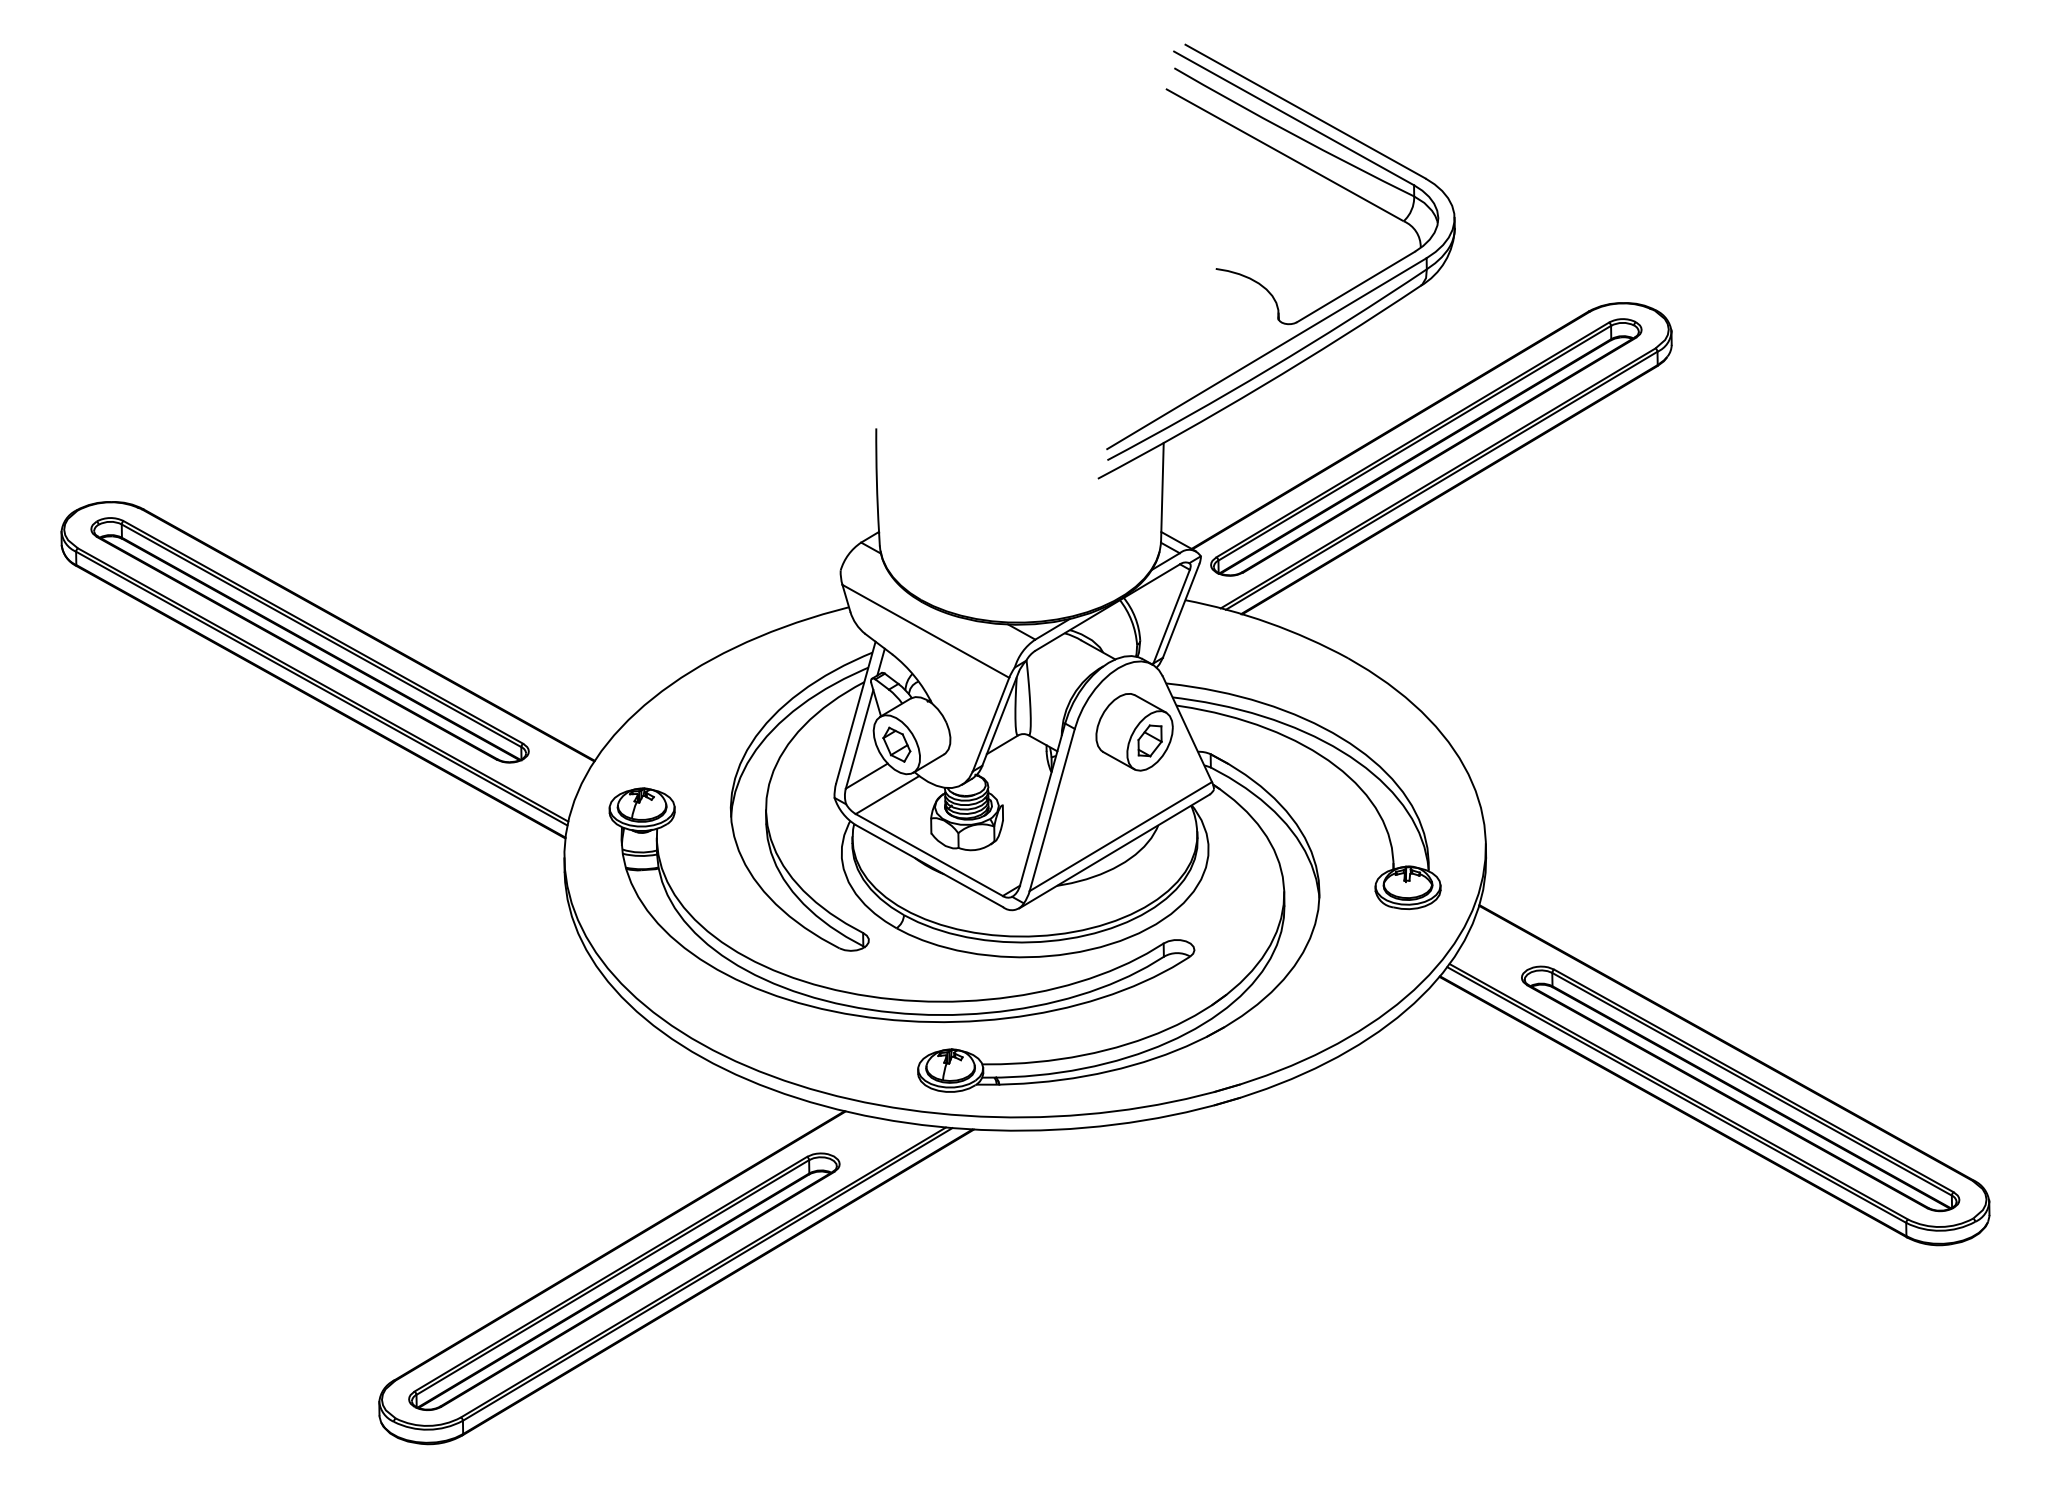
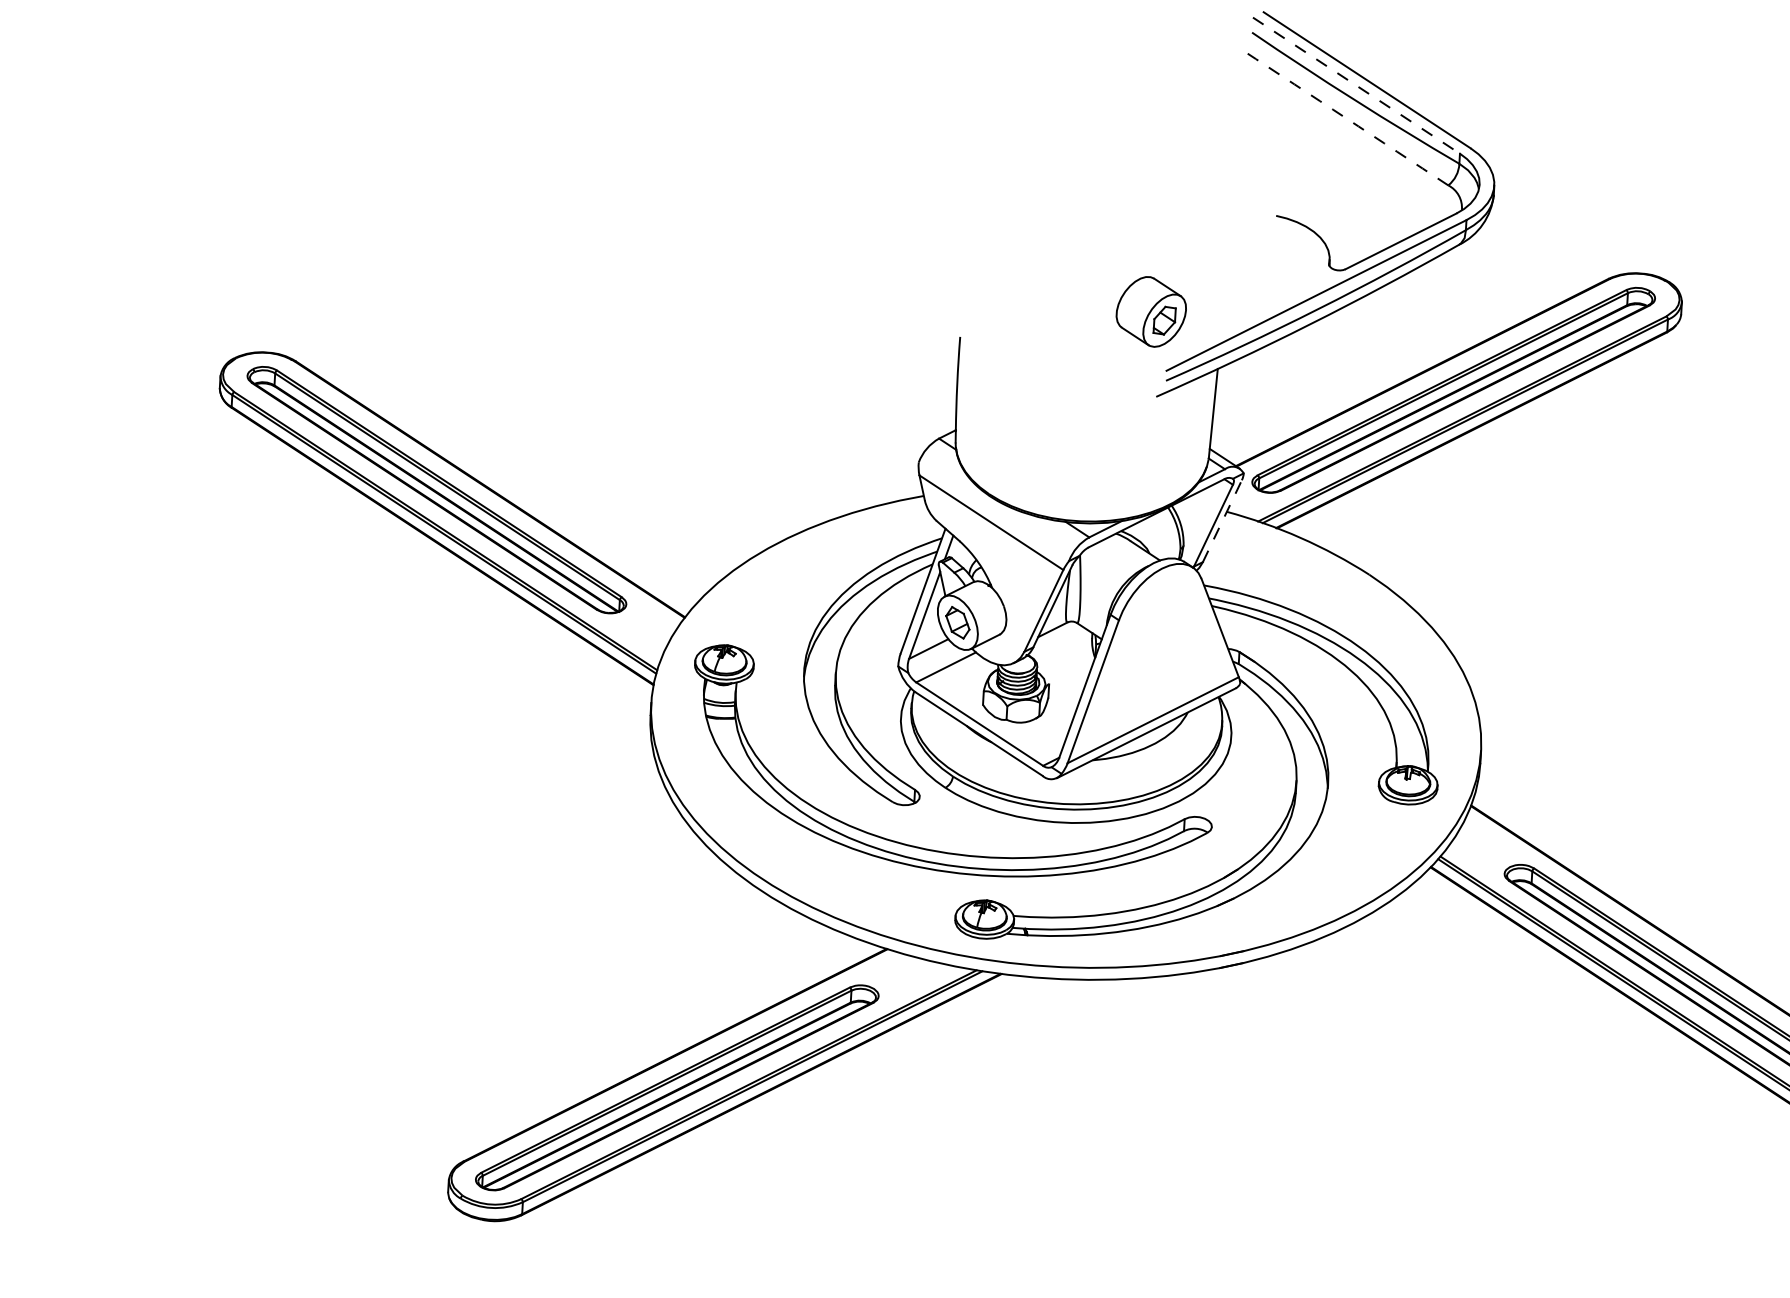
line: (1294, 118) -> (1356, 85), solid -> dashed
arc: (1284, 155) -> (1345, 118), solid -> dashed
line: (1181, 610) -> (1222, 520), solid -> dashed
part: (1134, 732) -> (1151, 312), moved

